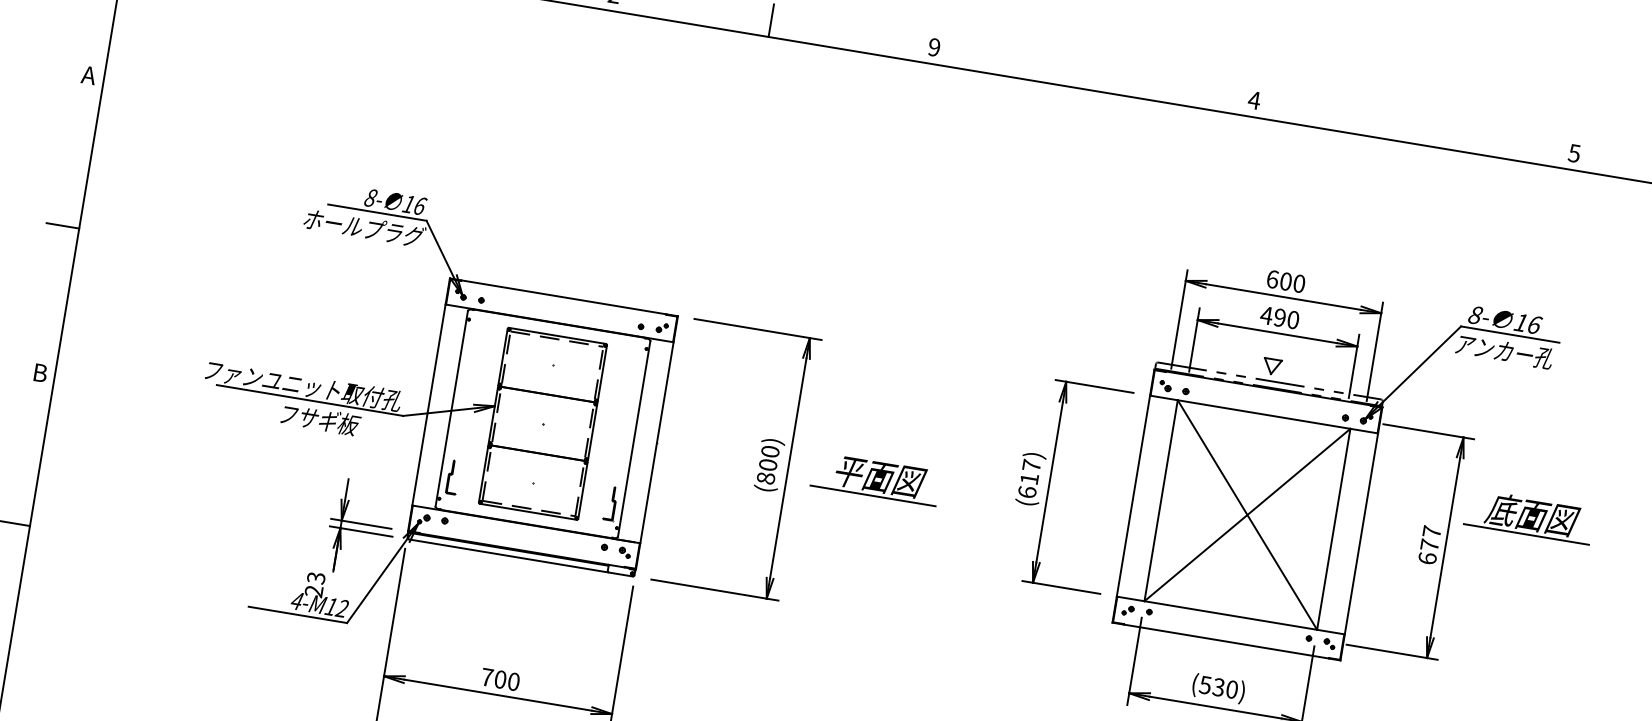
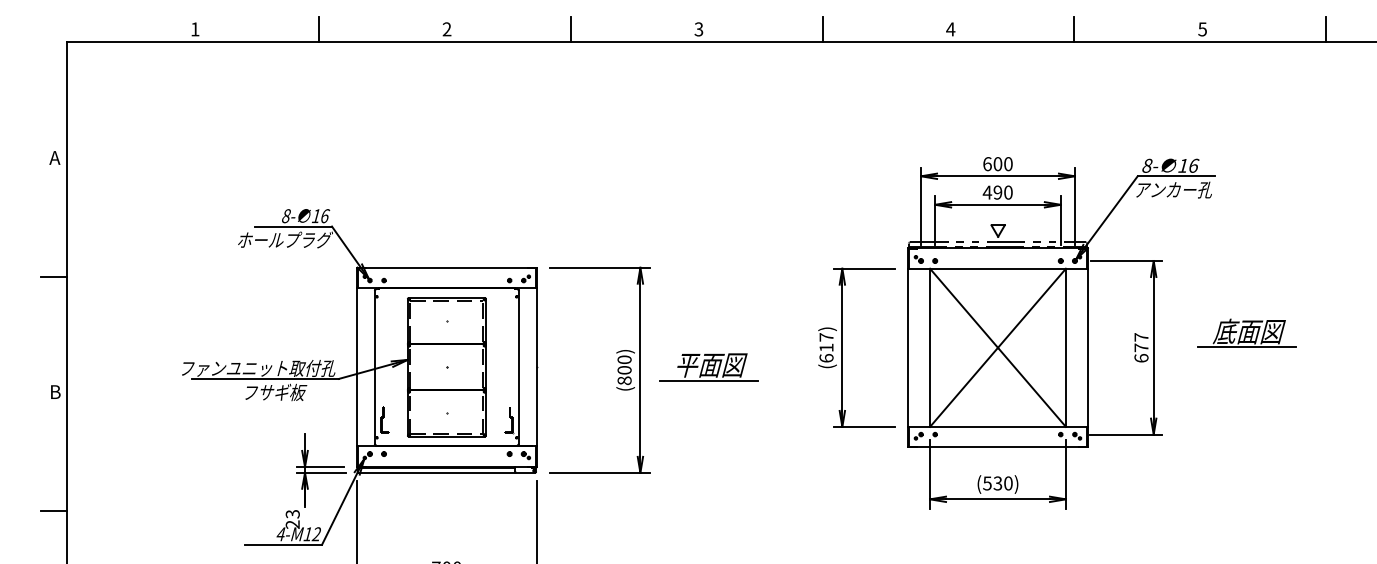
text: (933, 47) -> (698, 29), 9 -> 3
line: (1091, 73) -> (822, 29), added
line: (1411, 126) -> (1074, 29), added
part: (1528, 515) -> (1246, 332), moved

